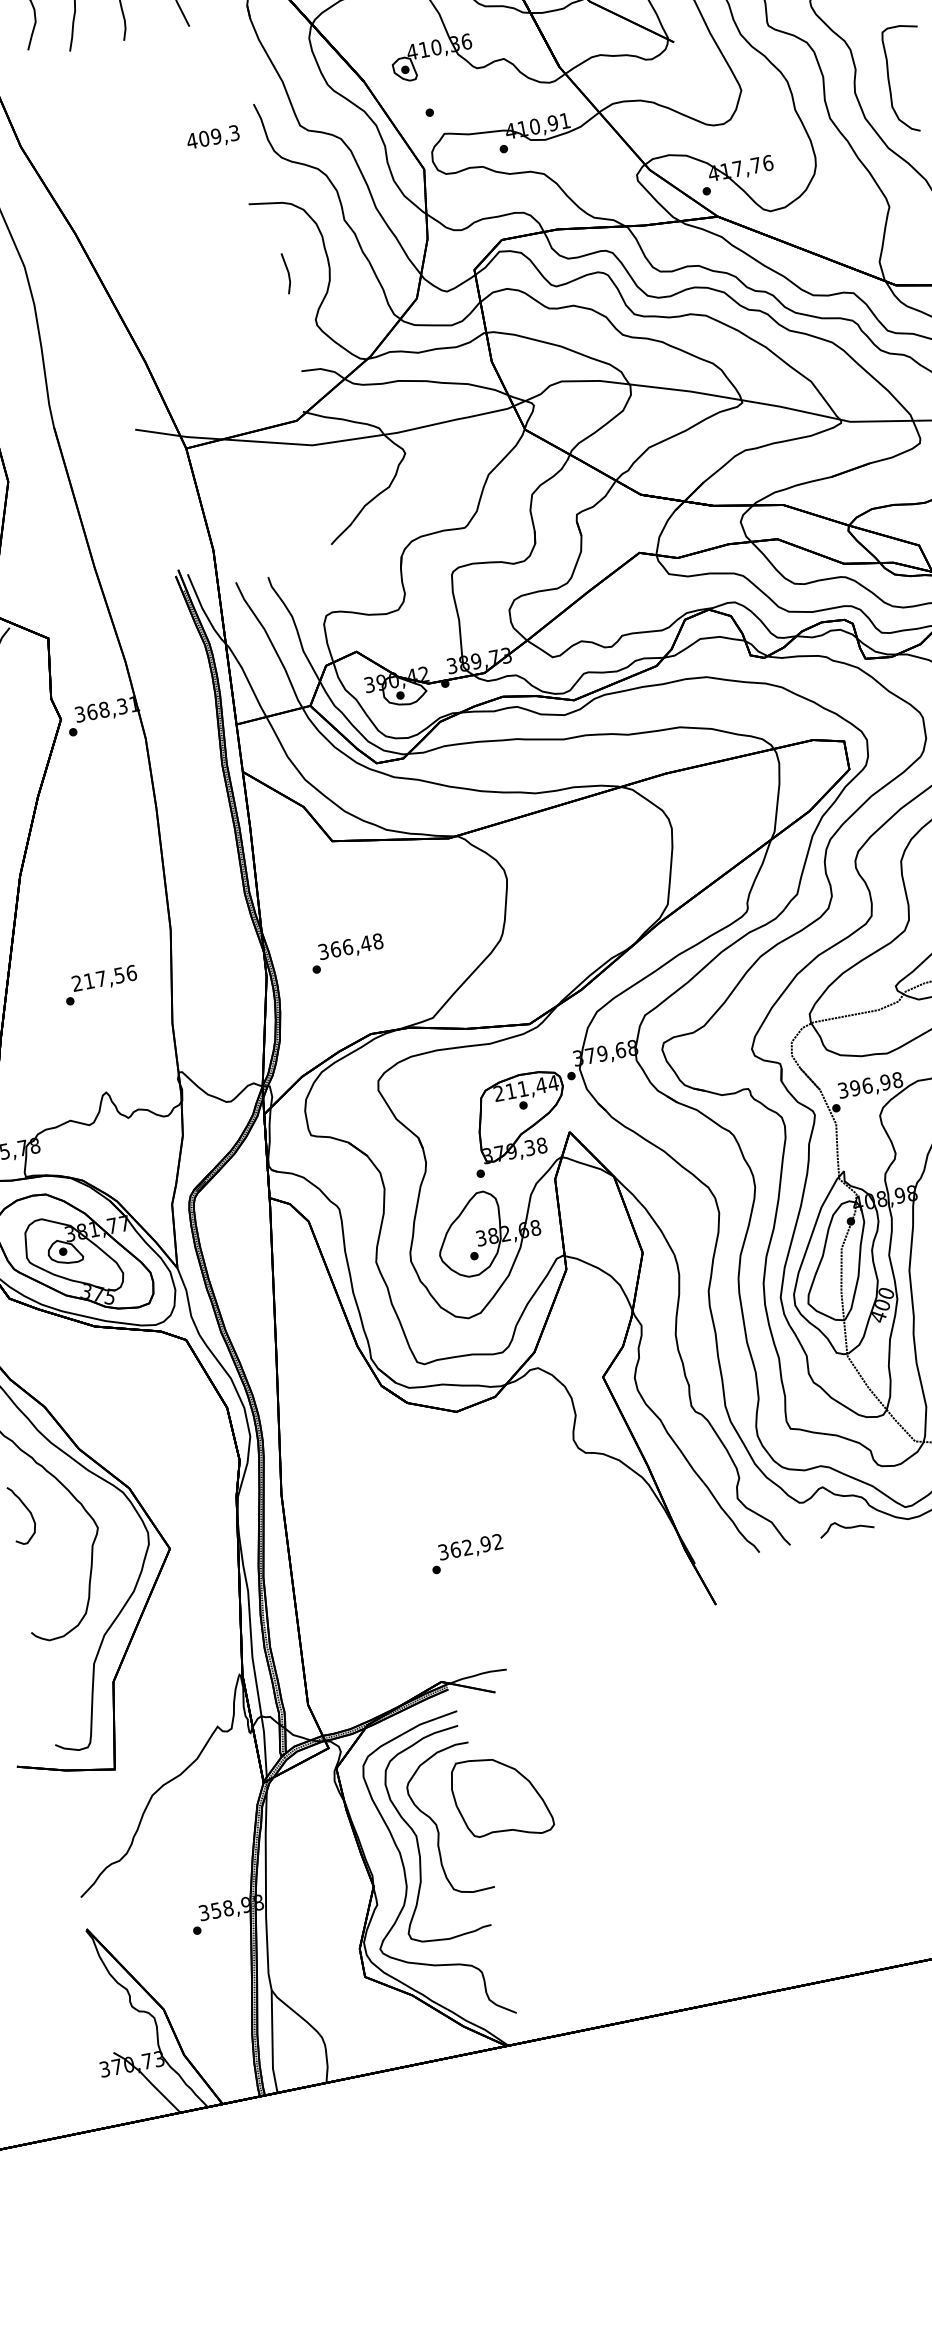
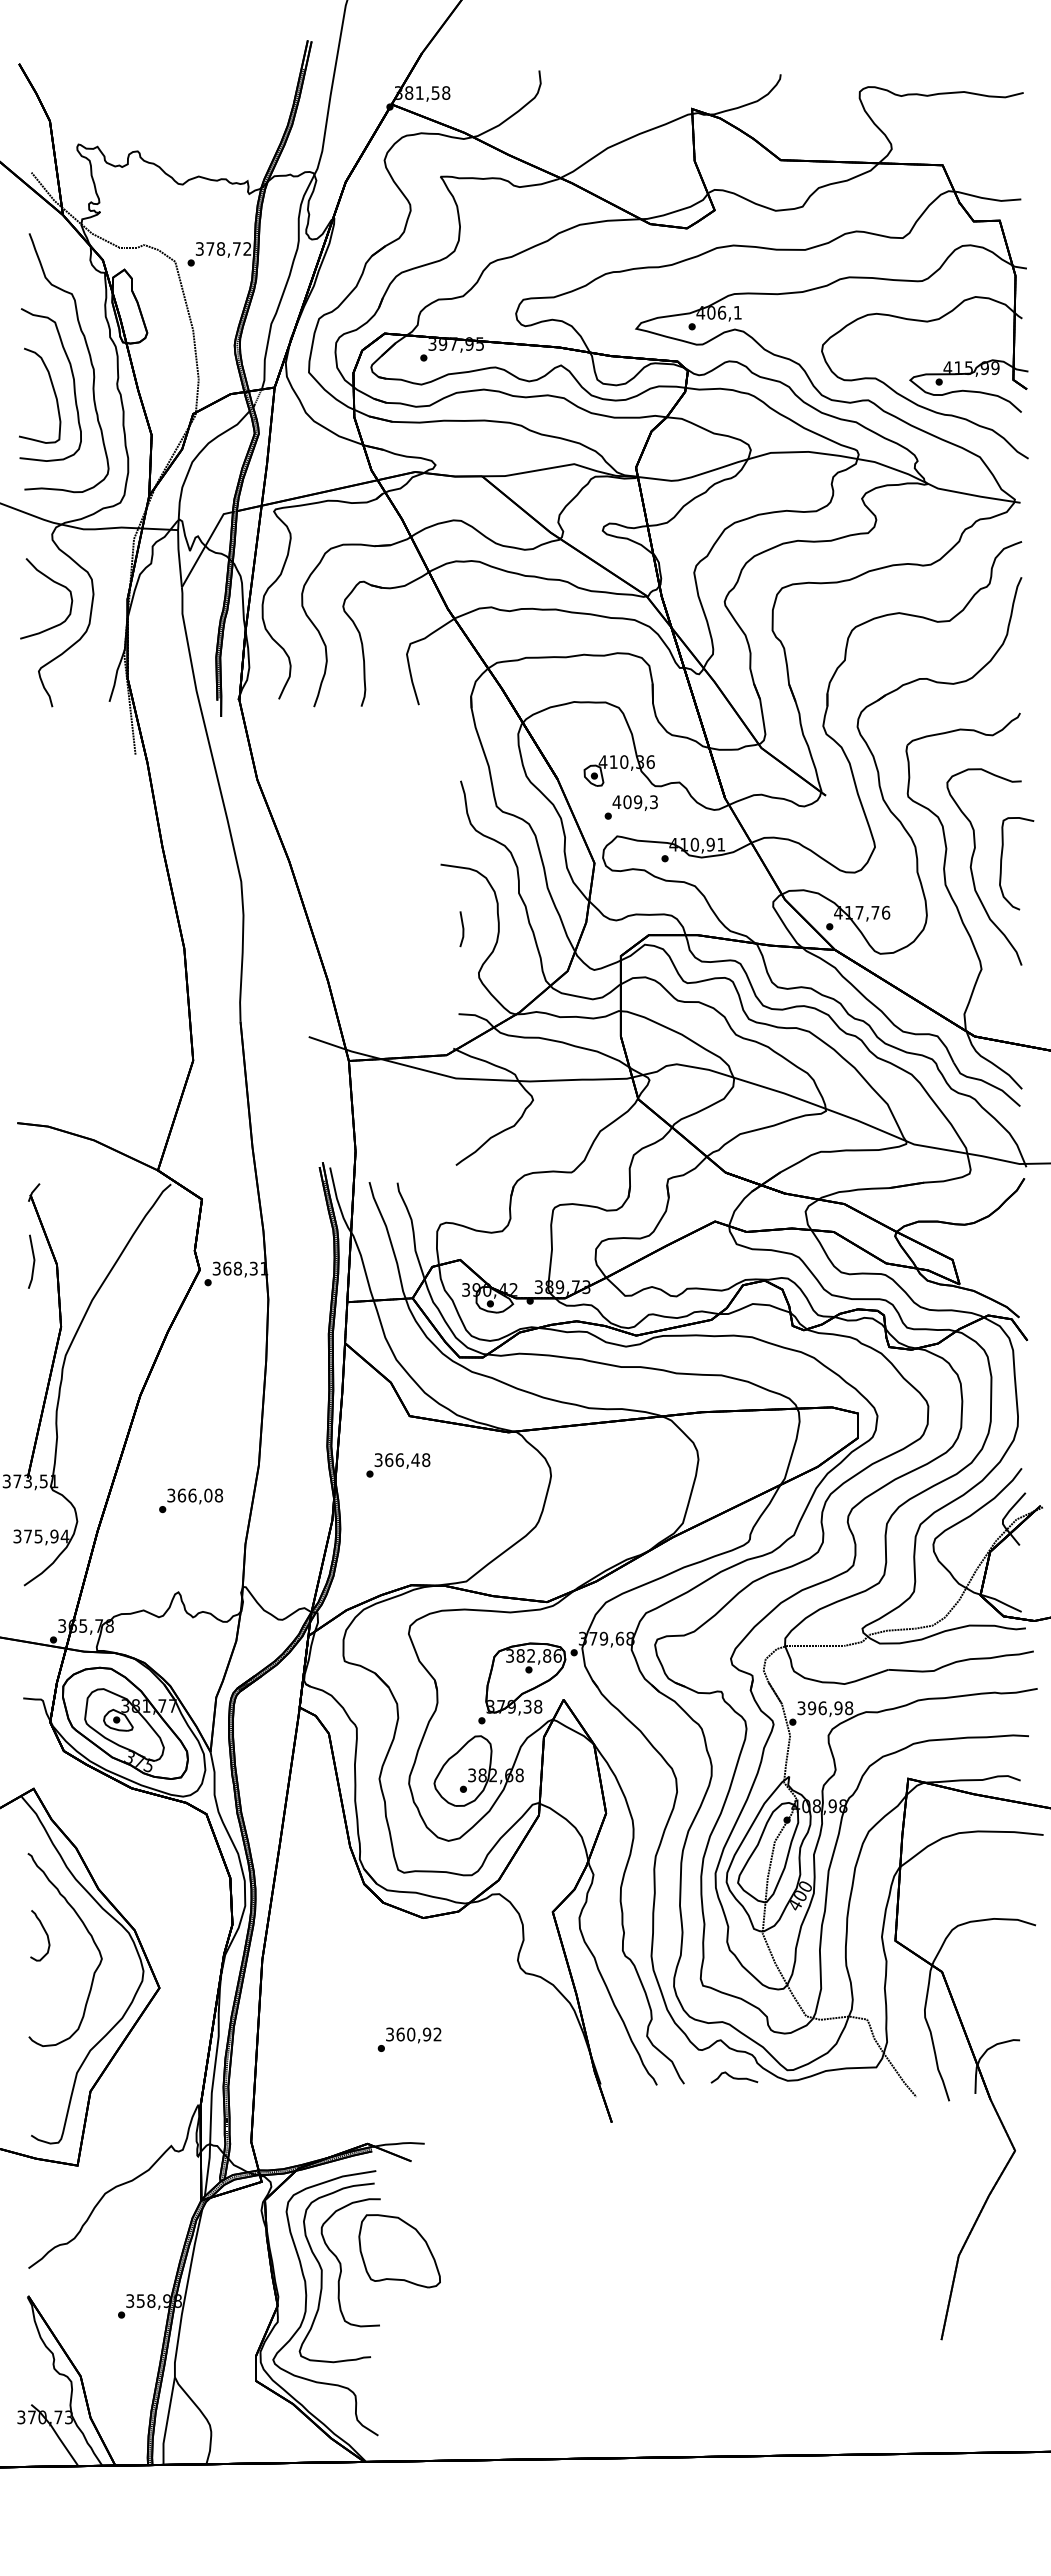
text: (212, 137) -> (634, 802), moved
text: (347, 953) -> (398, 1465), moved
text: (104, 978) -> (195, 1495), 217,56 -> 366,08
text: (526, 1087) -> (534, 1655), 211,44 -> 382,86
text: (468, 1547) -> (411, 2034), 362,92 -> 360,92

